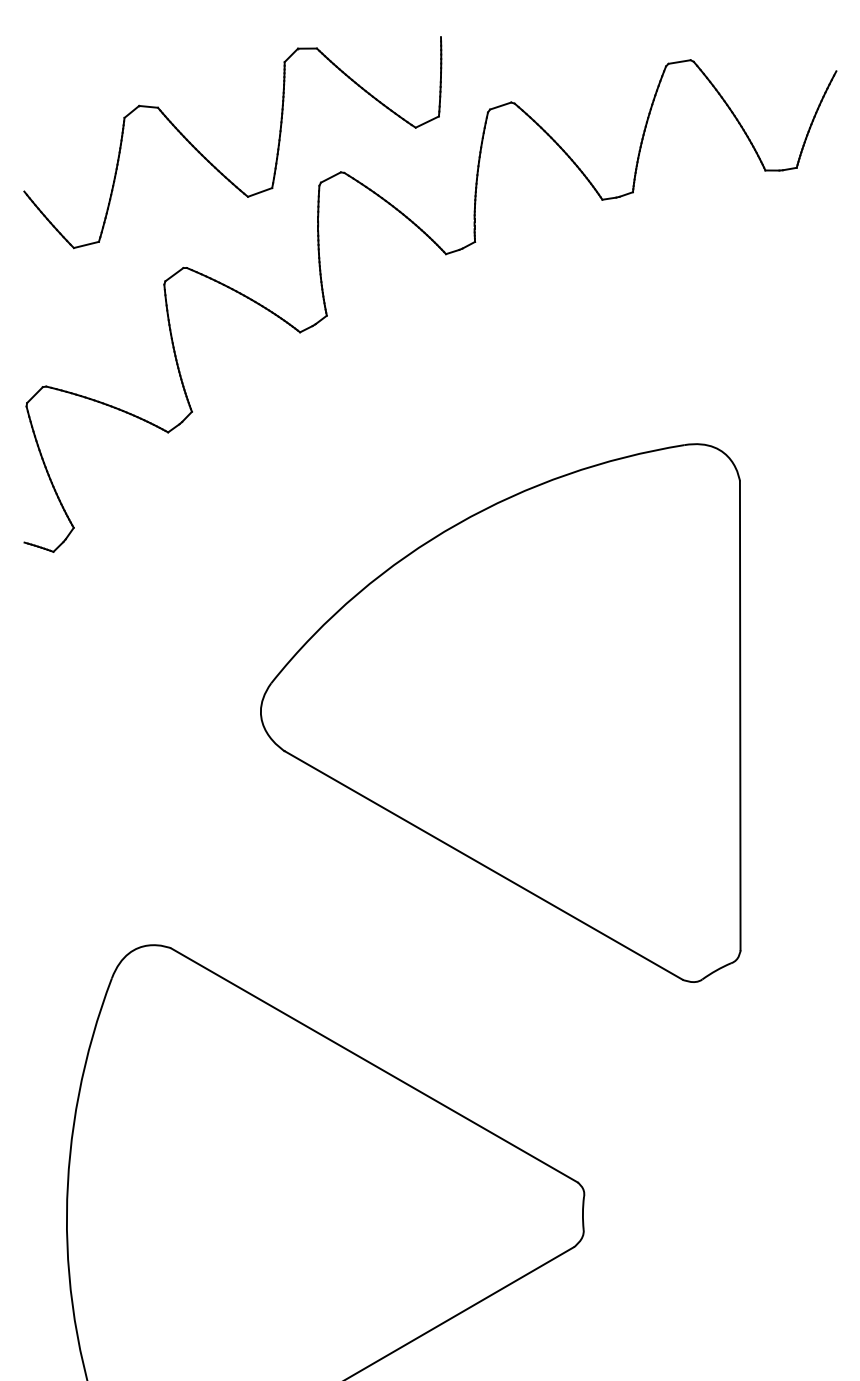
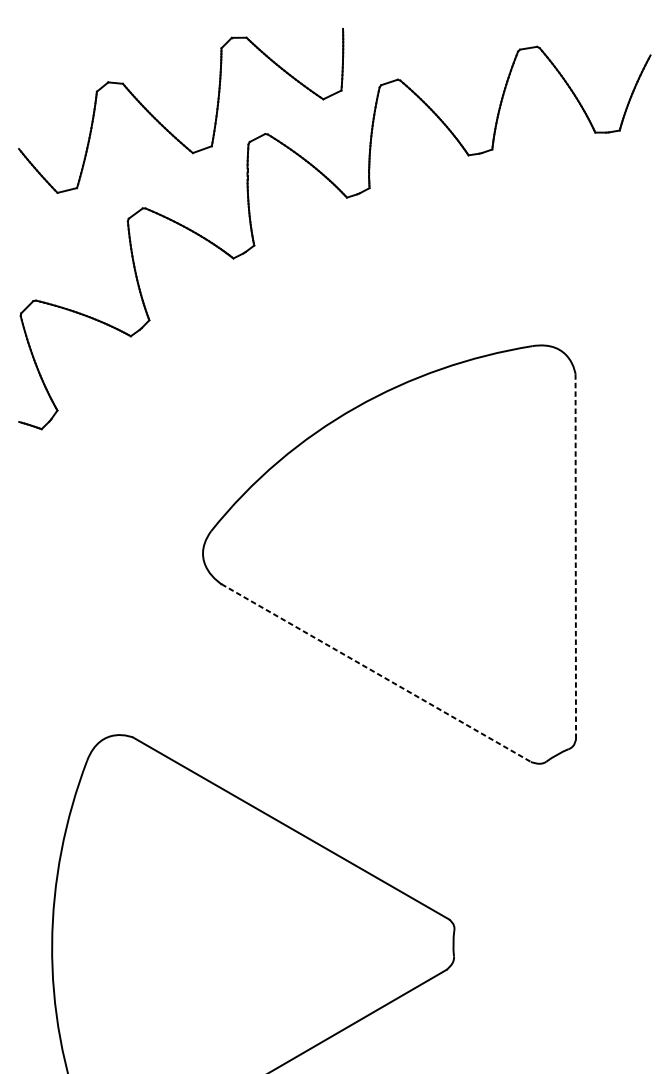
line: (740, 715) -> (575, 556), solid -> dashed
line: (484, 865) -> (376, 673), solid -> dashed

